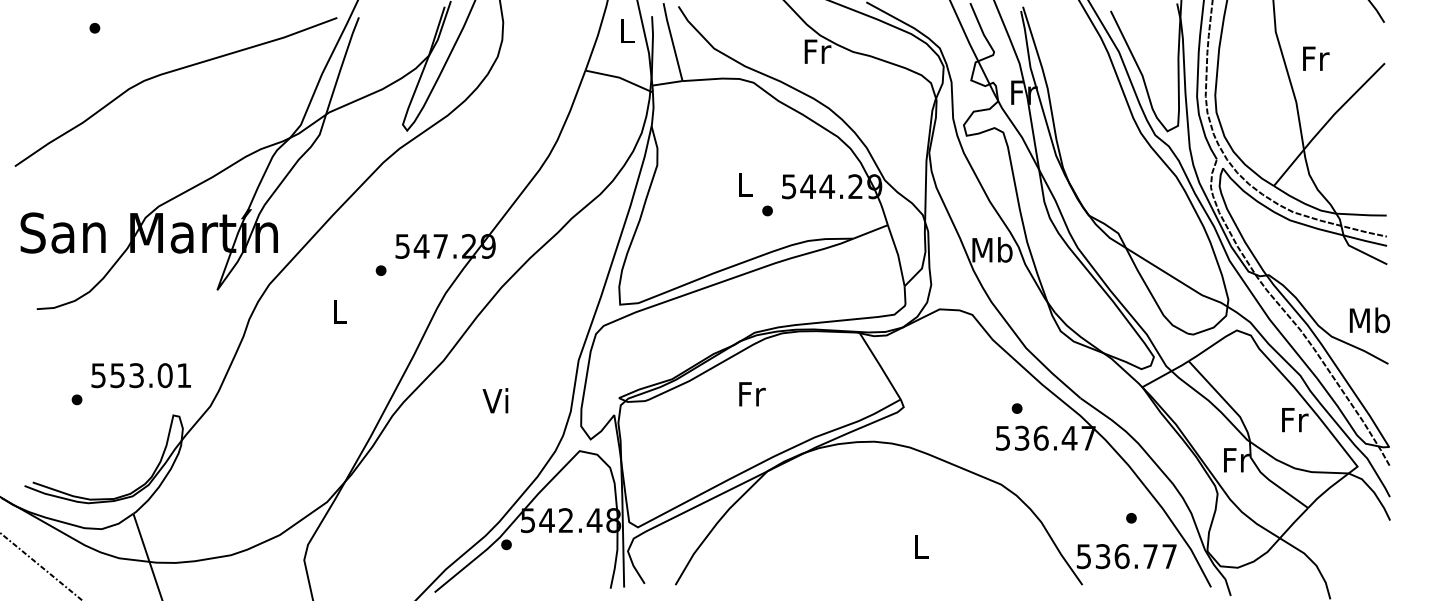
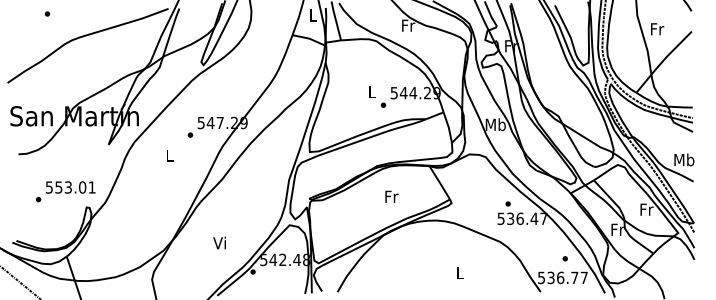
text: (751, 393) -> (391, 196), moved
text: (495, 399) -> (219, 242), moved

